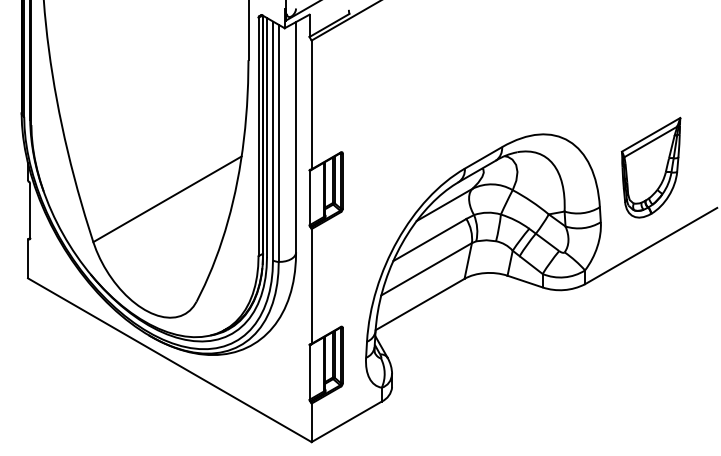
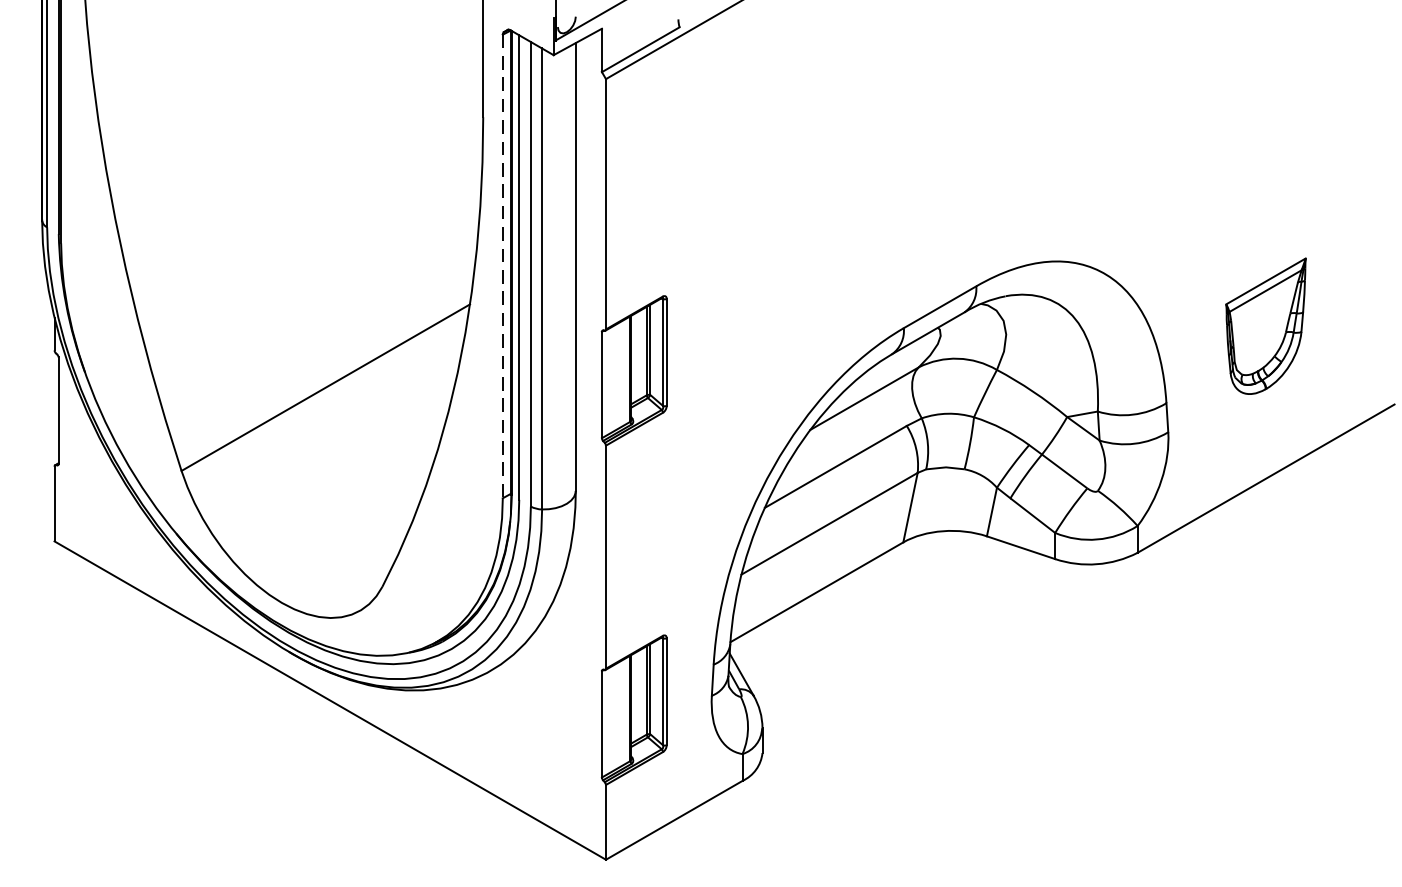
line: (258, 137) -> (502, 267), solid -> dashed
part: (650, 167) -> (1264, 325), size x0.7

